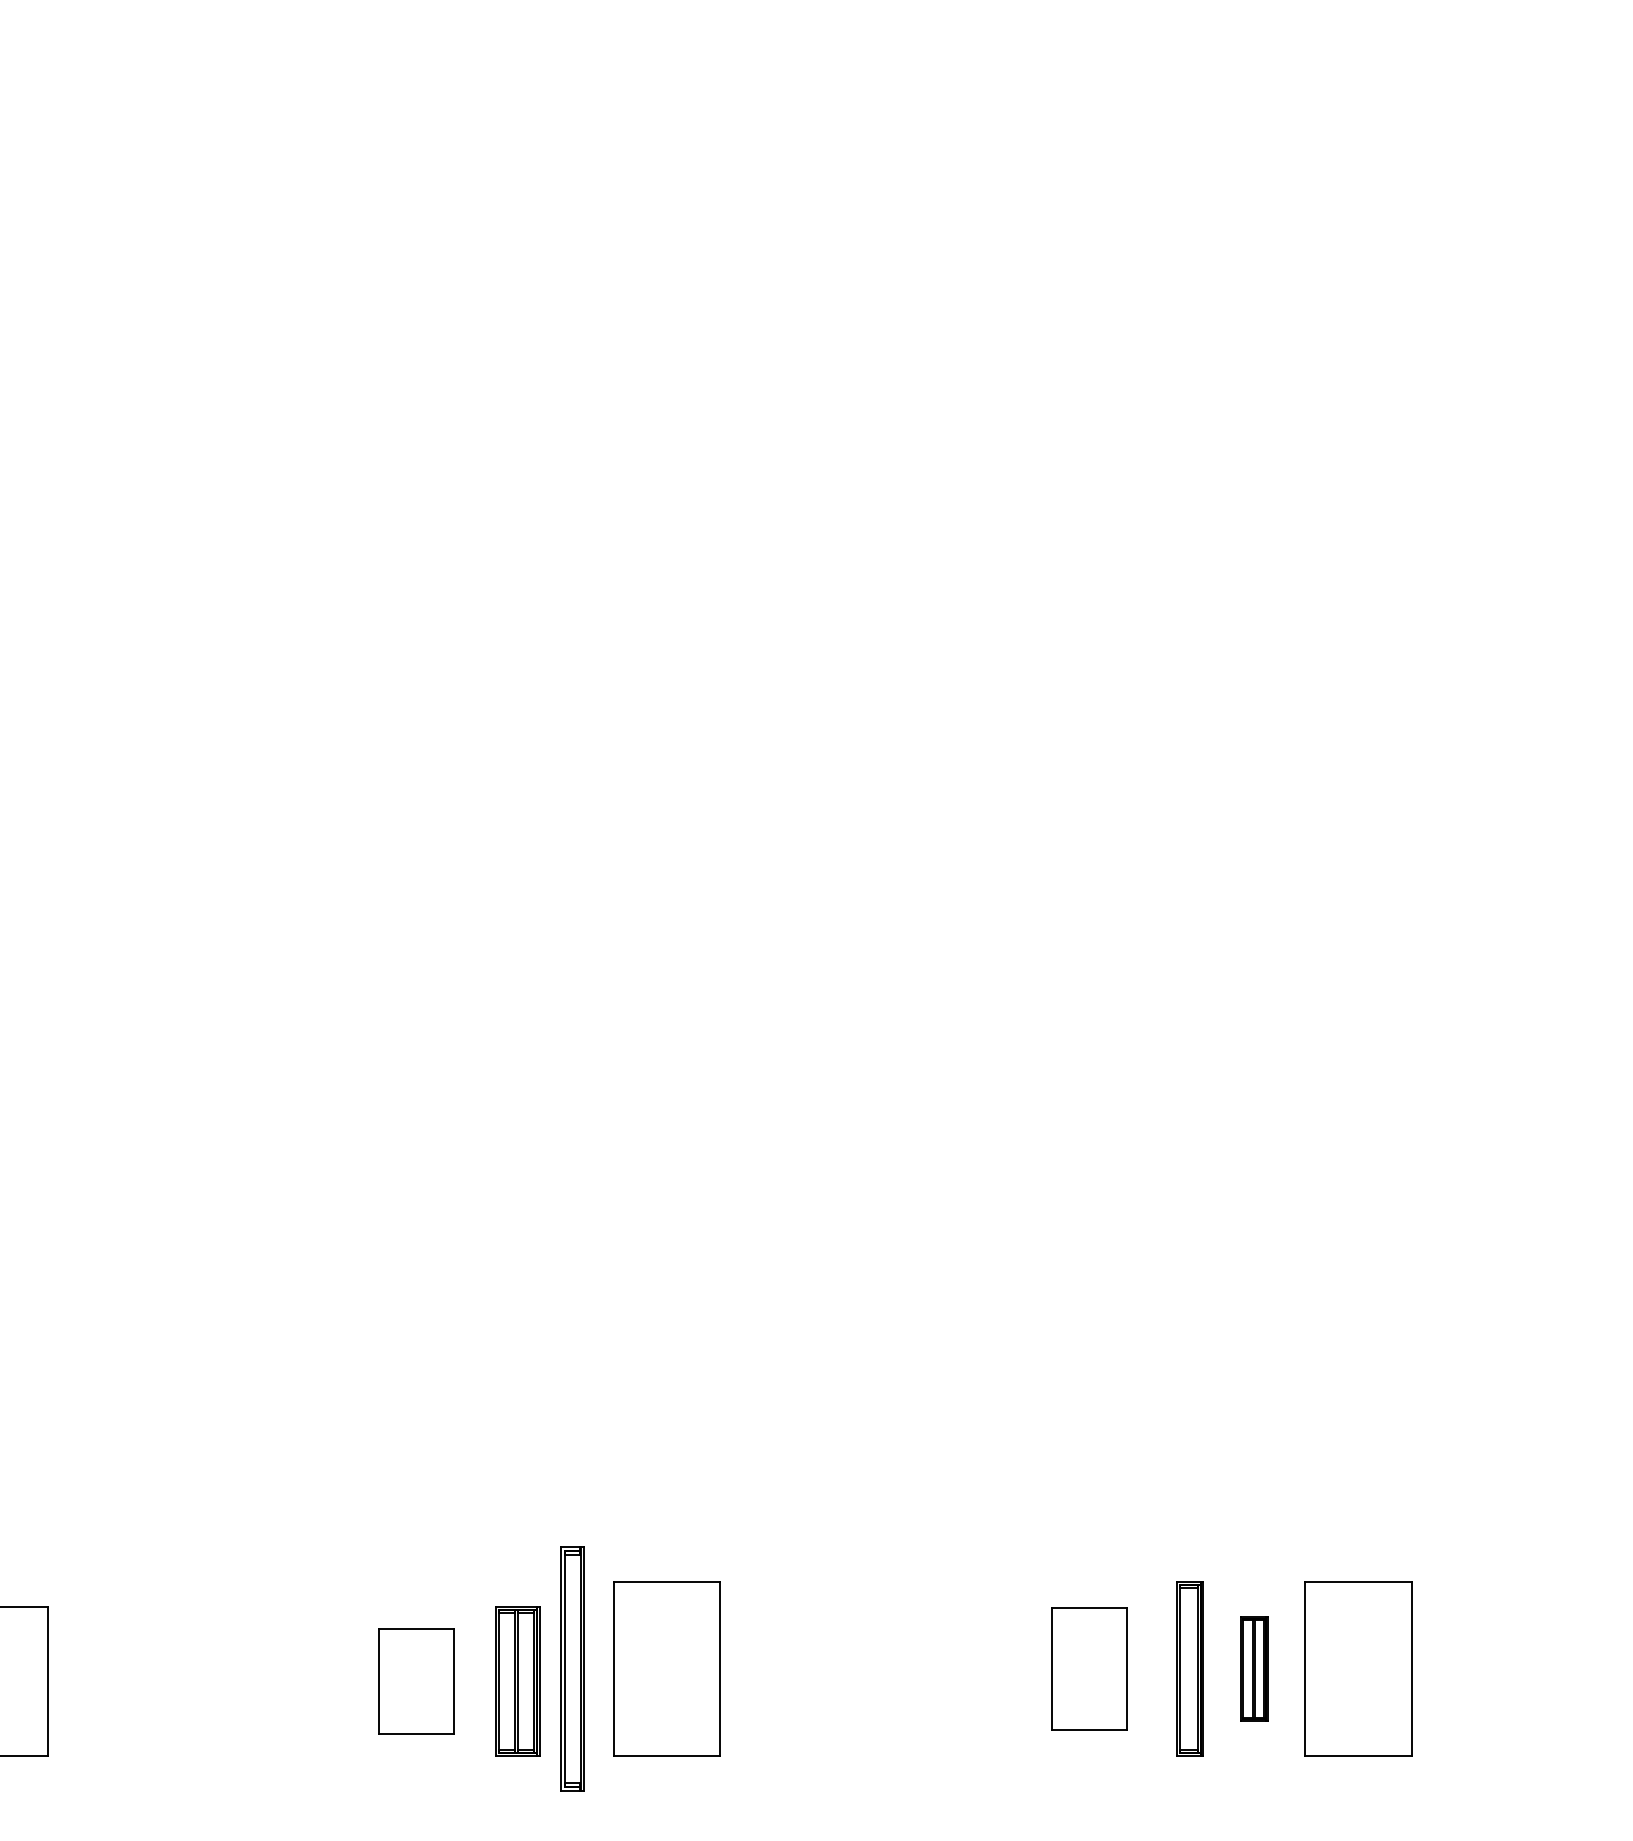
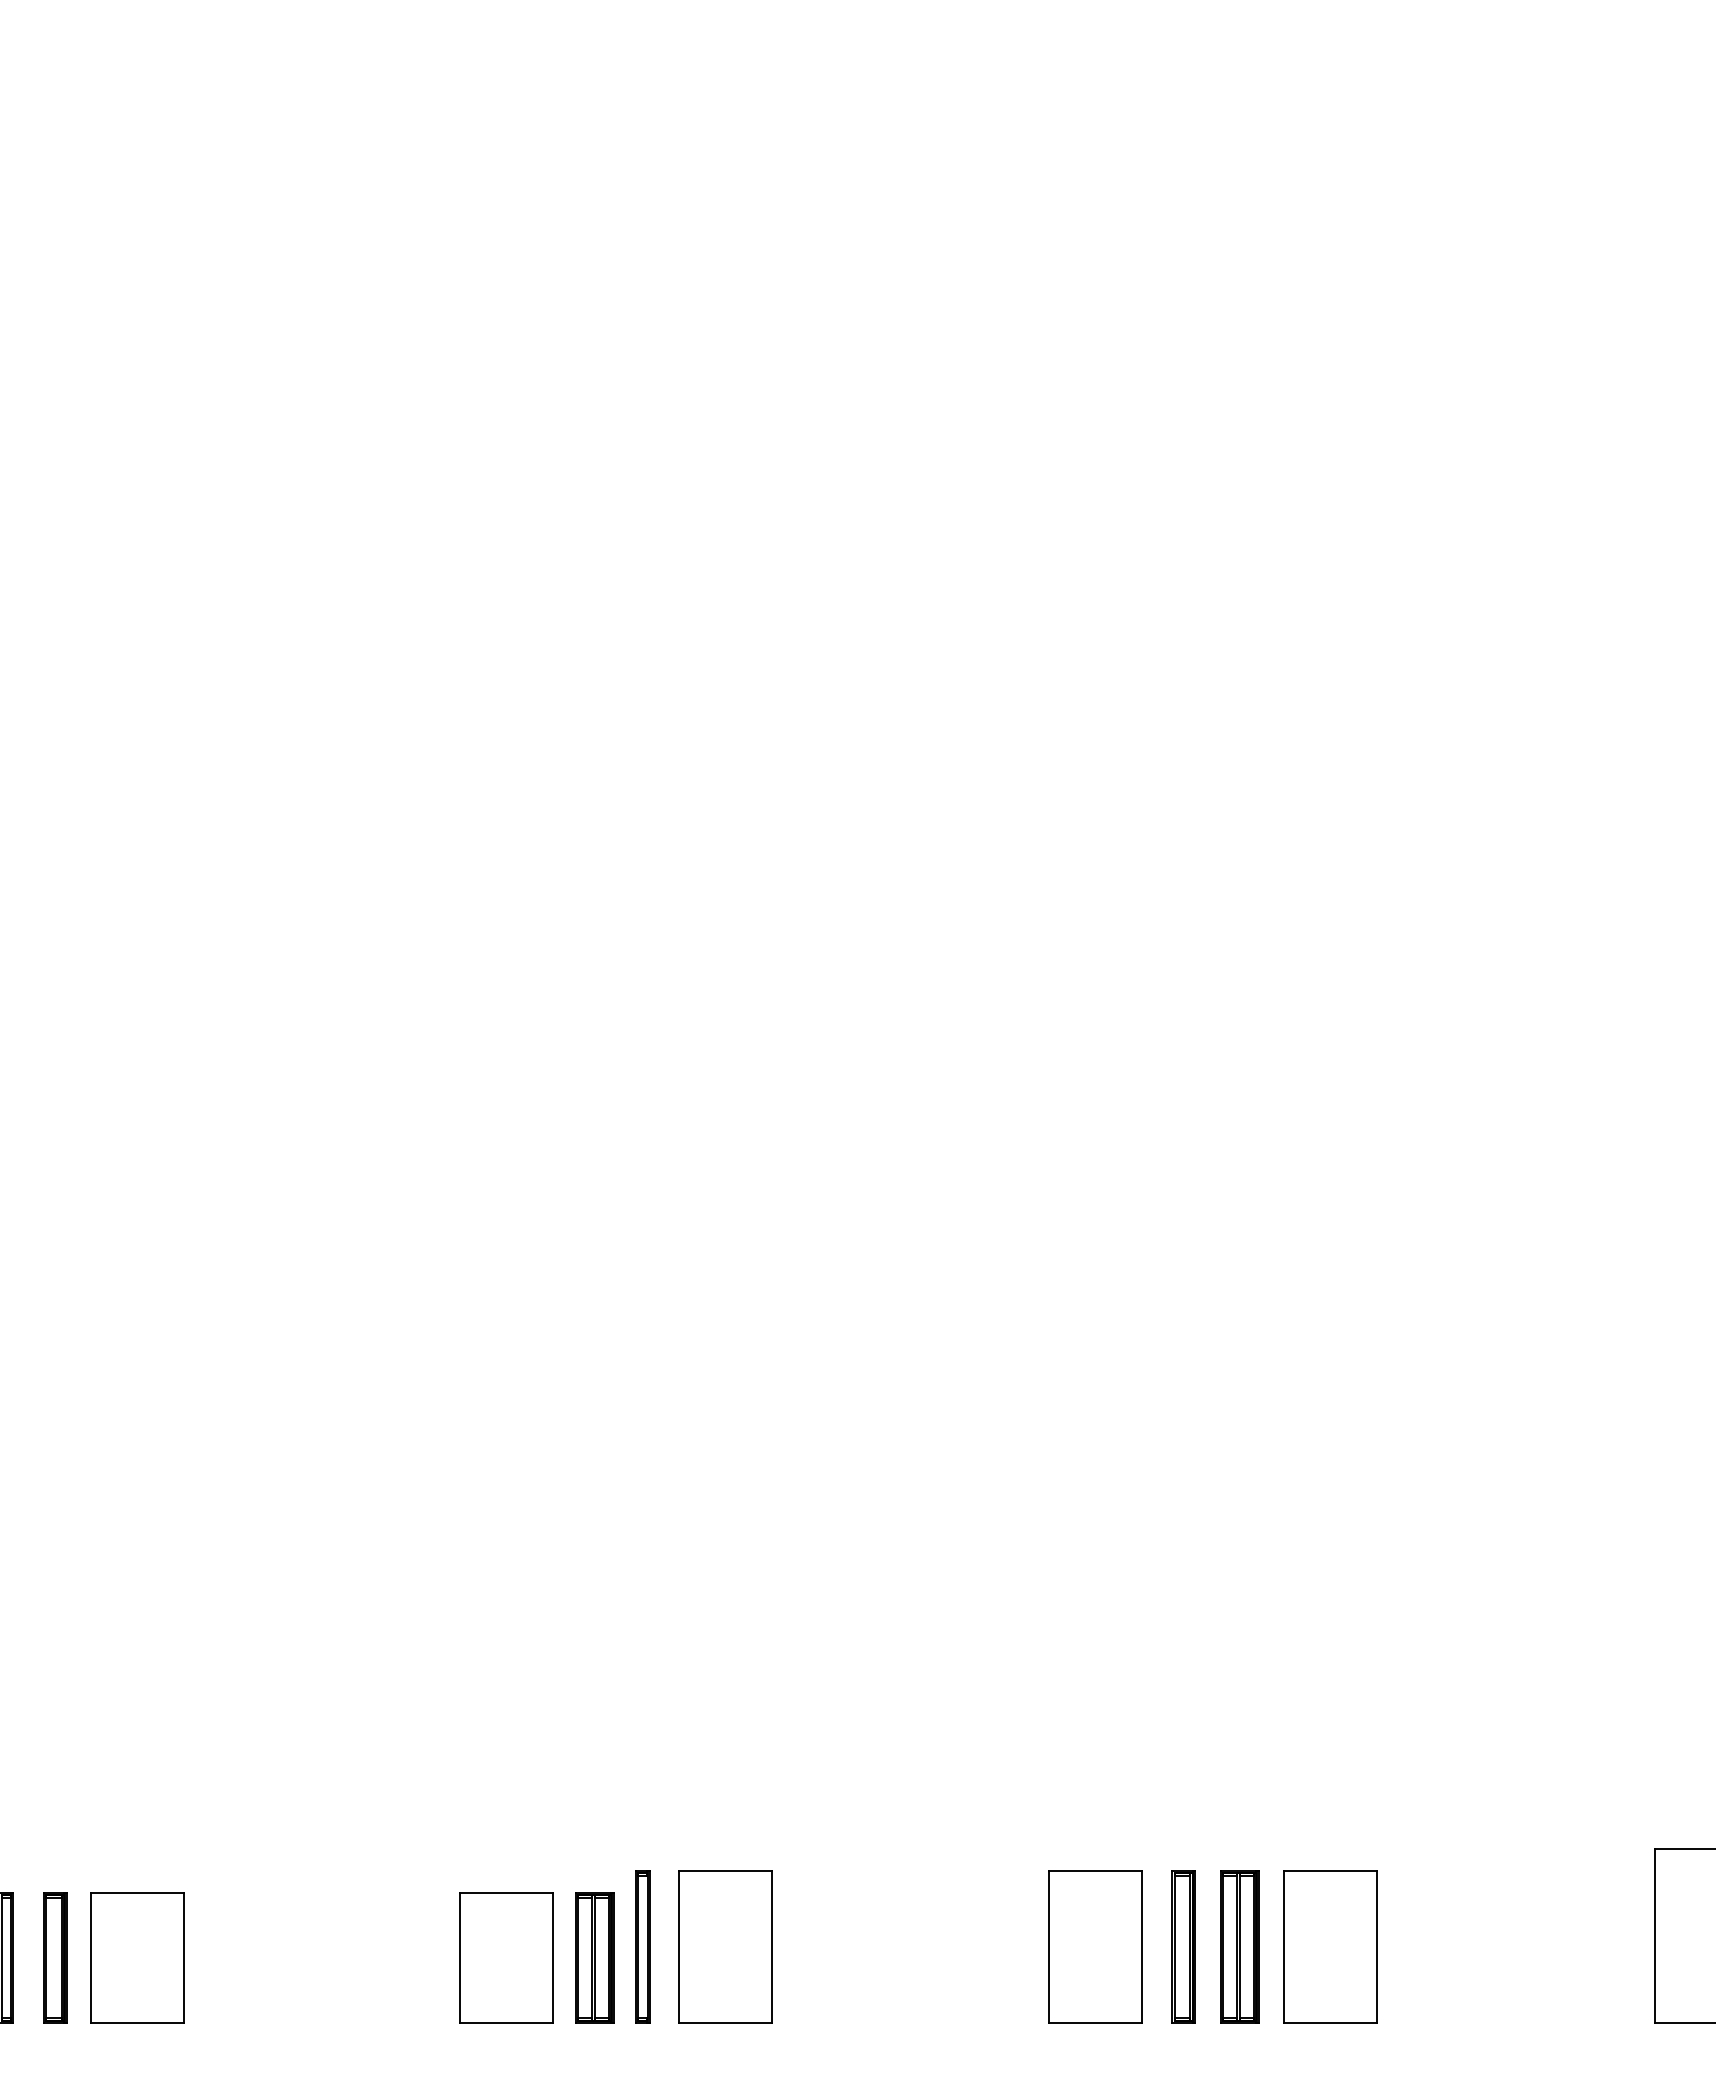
part: (572, 1668) -> (642, 1946), size x0.71
part: (1089, 1668) -> (1095, 1946), size x1.43
part: (1254, 1668) -> (1239, 1946), size x1.67
part: (416, 1680) -> (506, 1957), size x1.43

